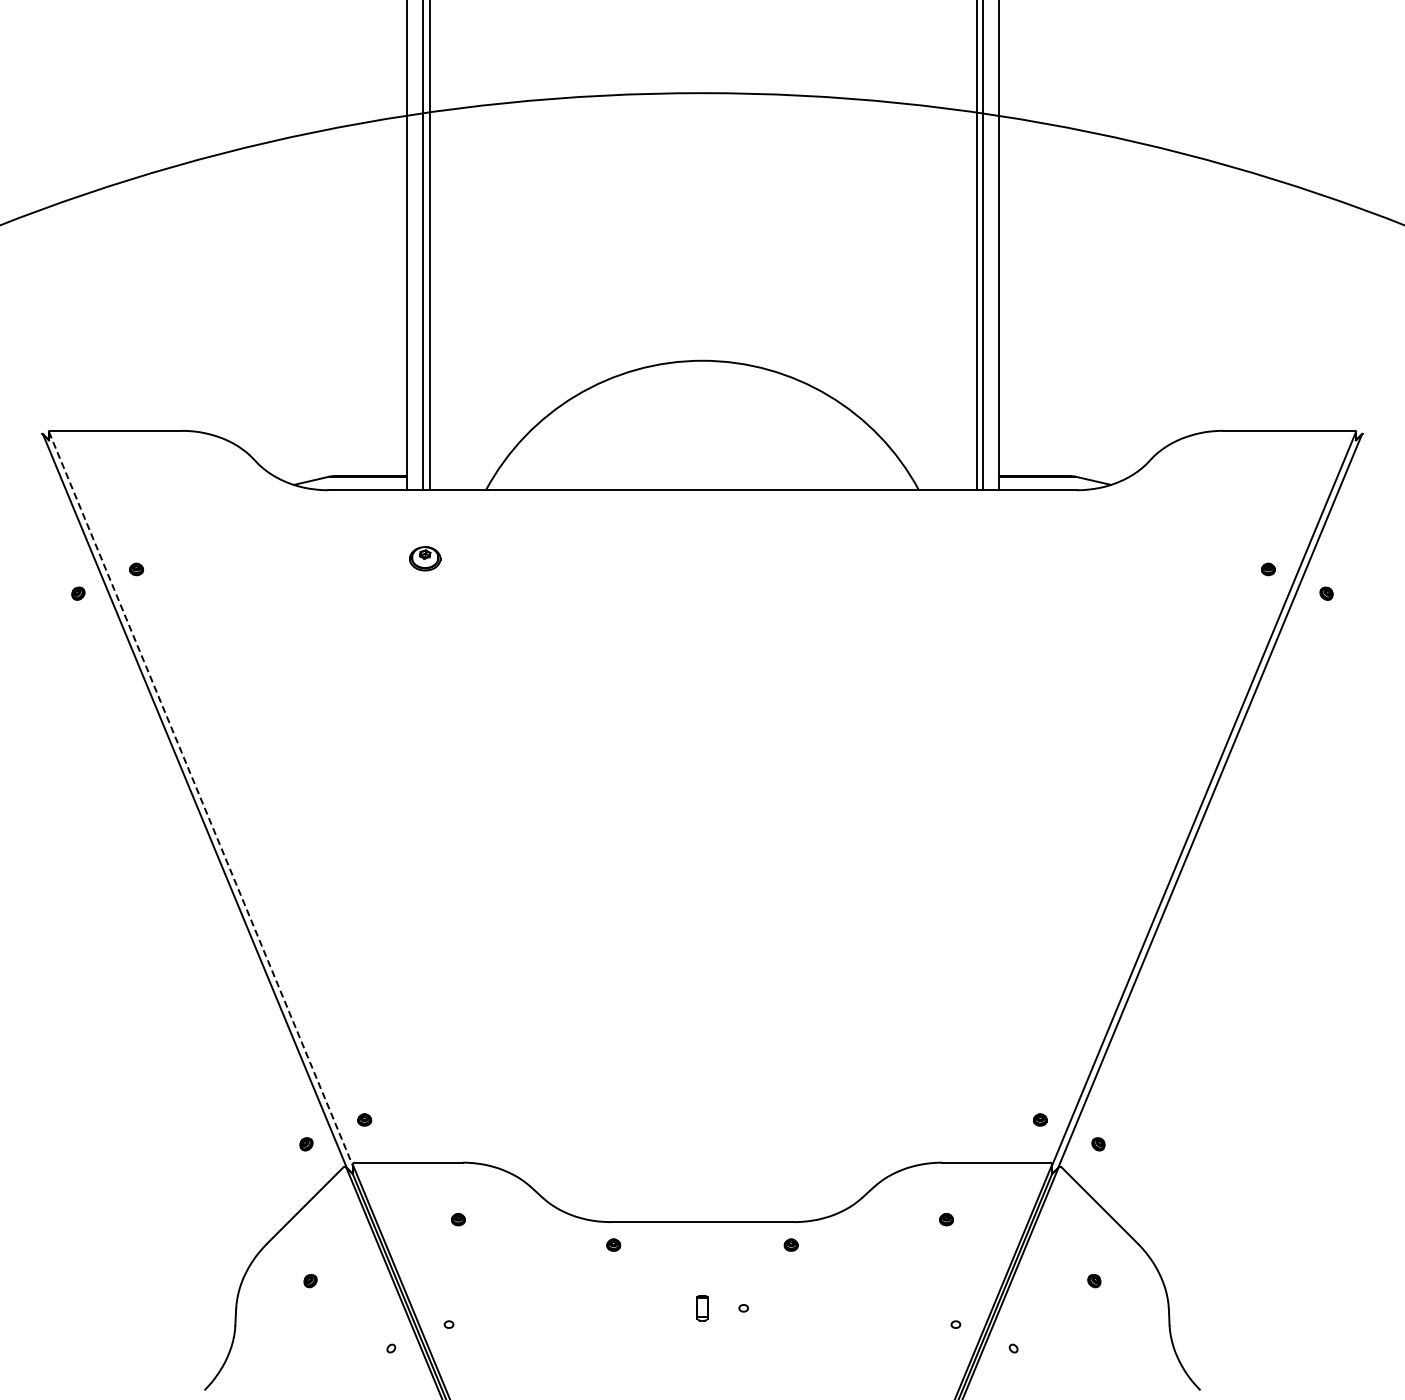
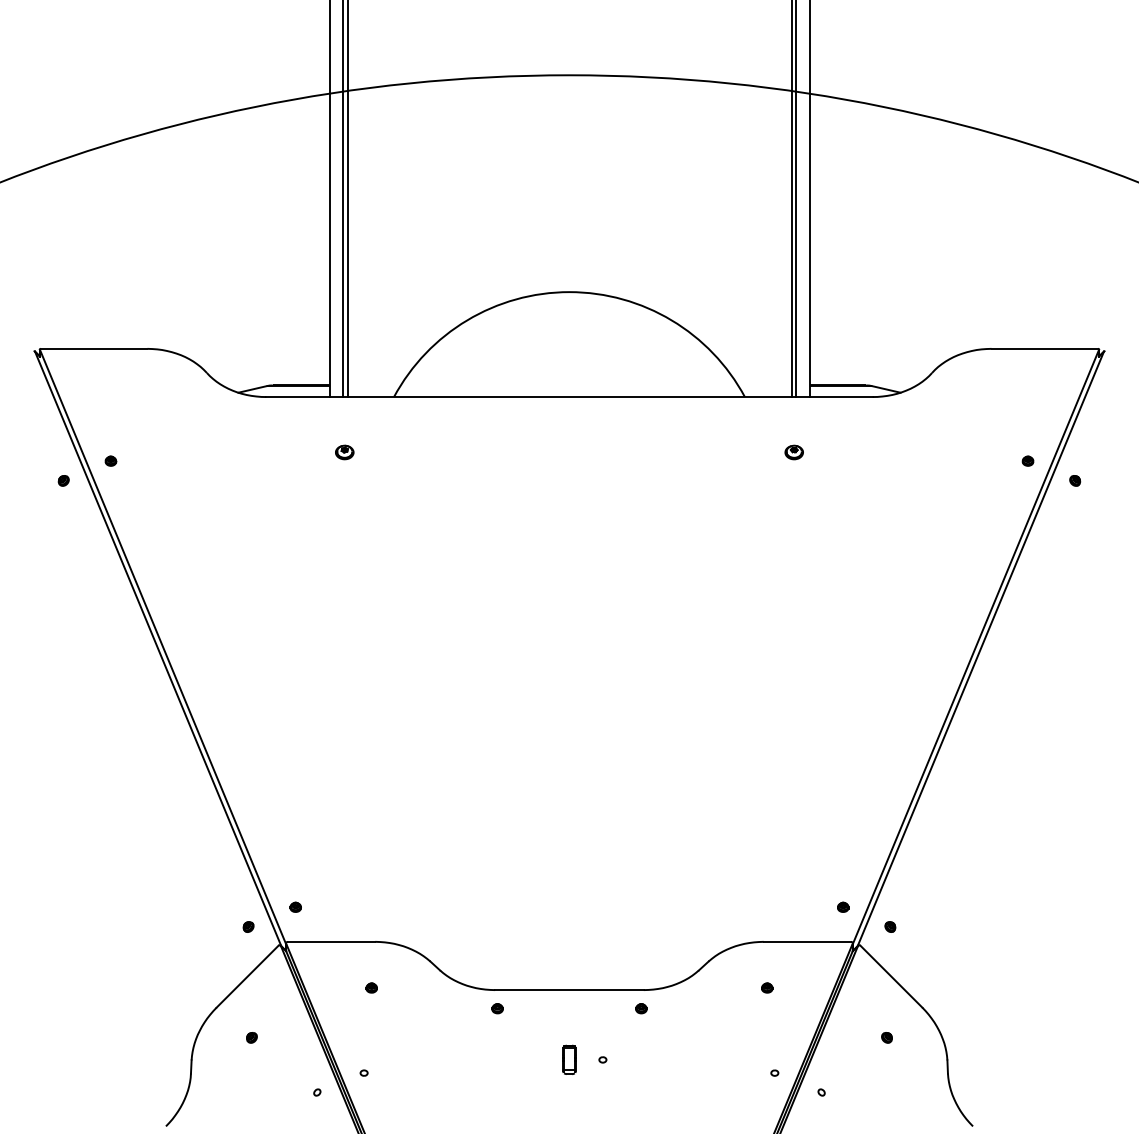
part: (424, 558) -> (344, 452), size x0.71
part: (979, 558) -> (793, 452), added
line: (200, 798) -> (162, 646), dashed -> solid
part: (702, 1307) -> (569, 1059), size x1.43

